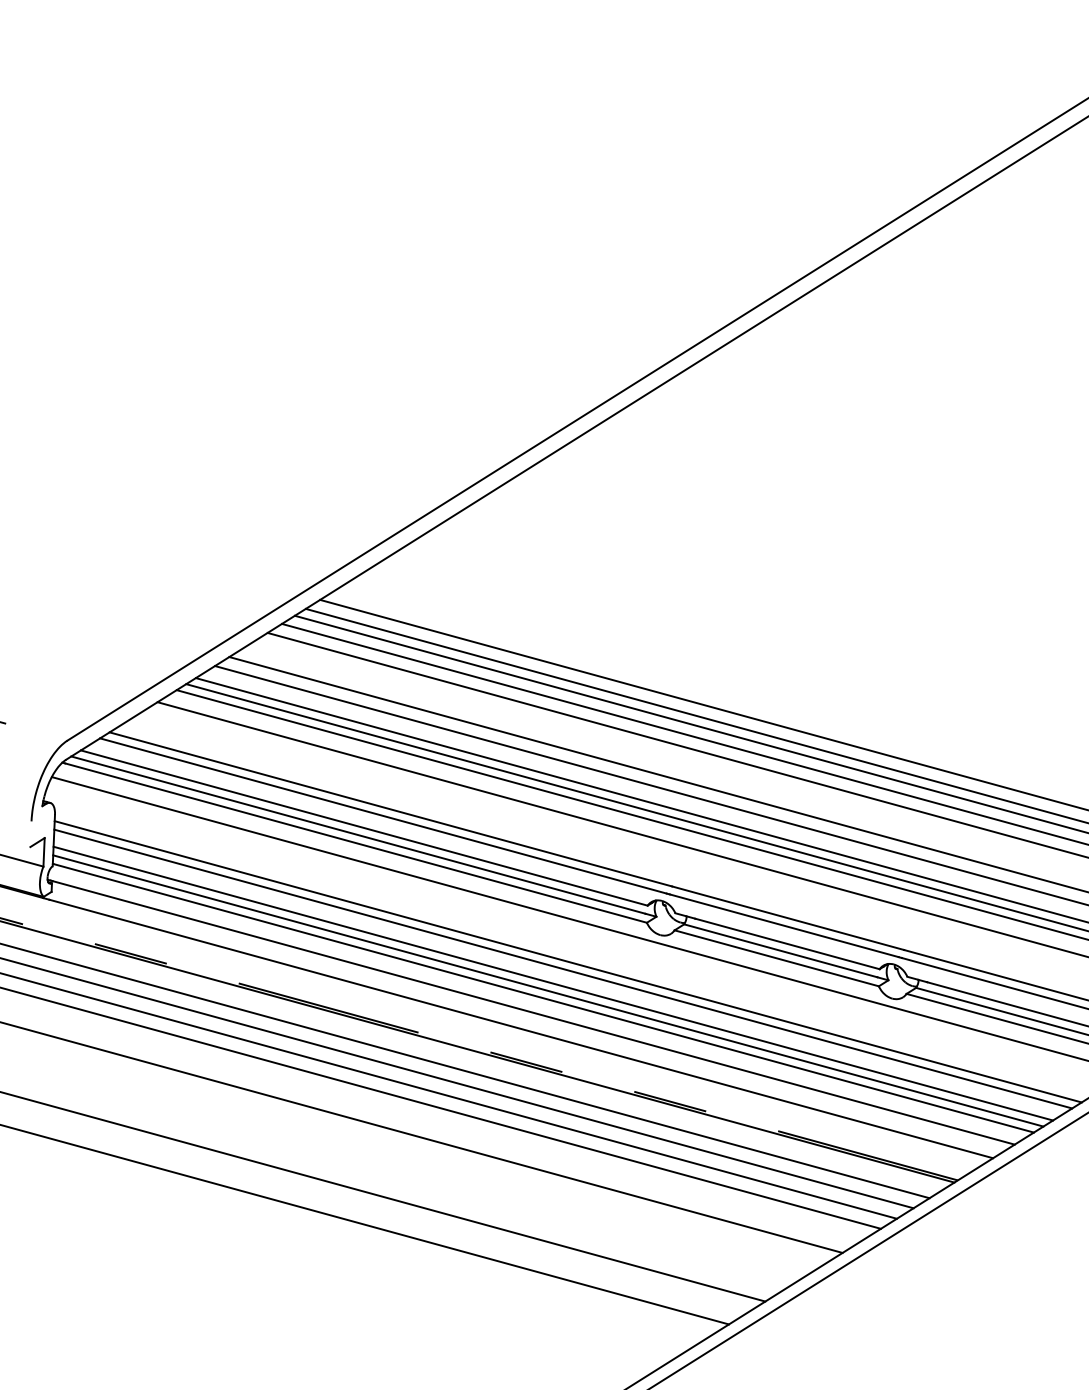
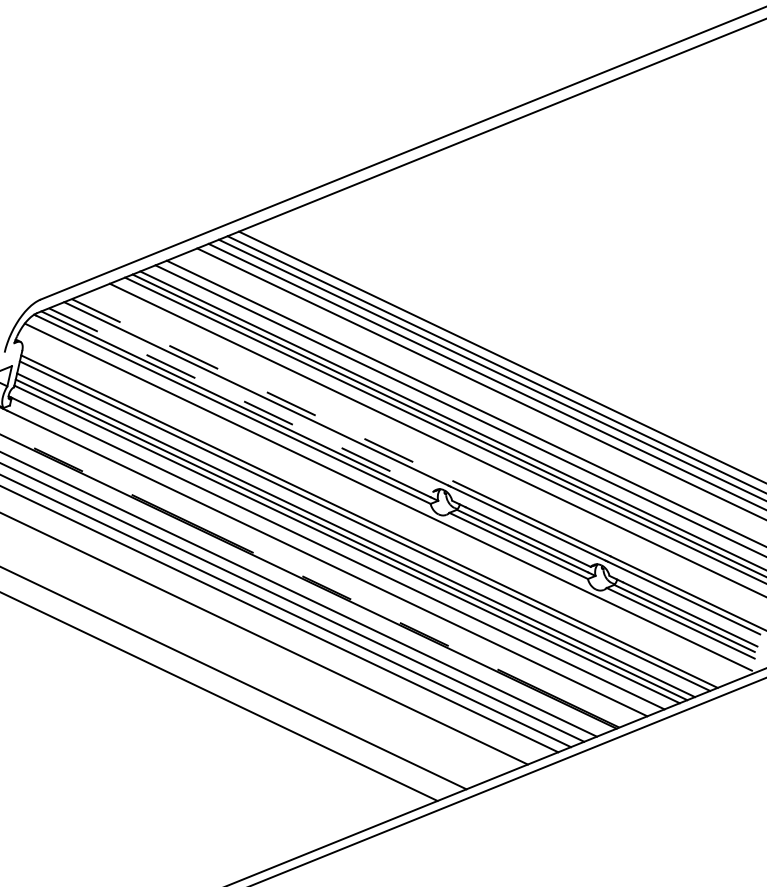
line: (390, 809) -> (262, 390), solid -> dashed
line: (364, 828) -> (241, 400), solid -> dashed

